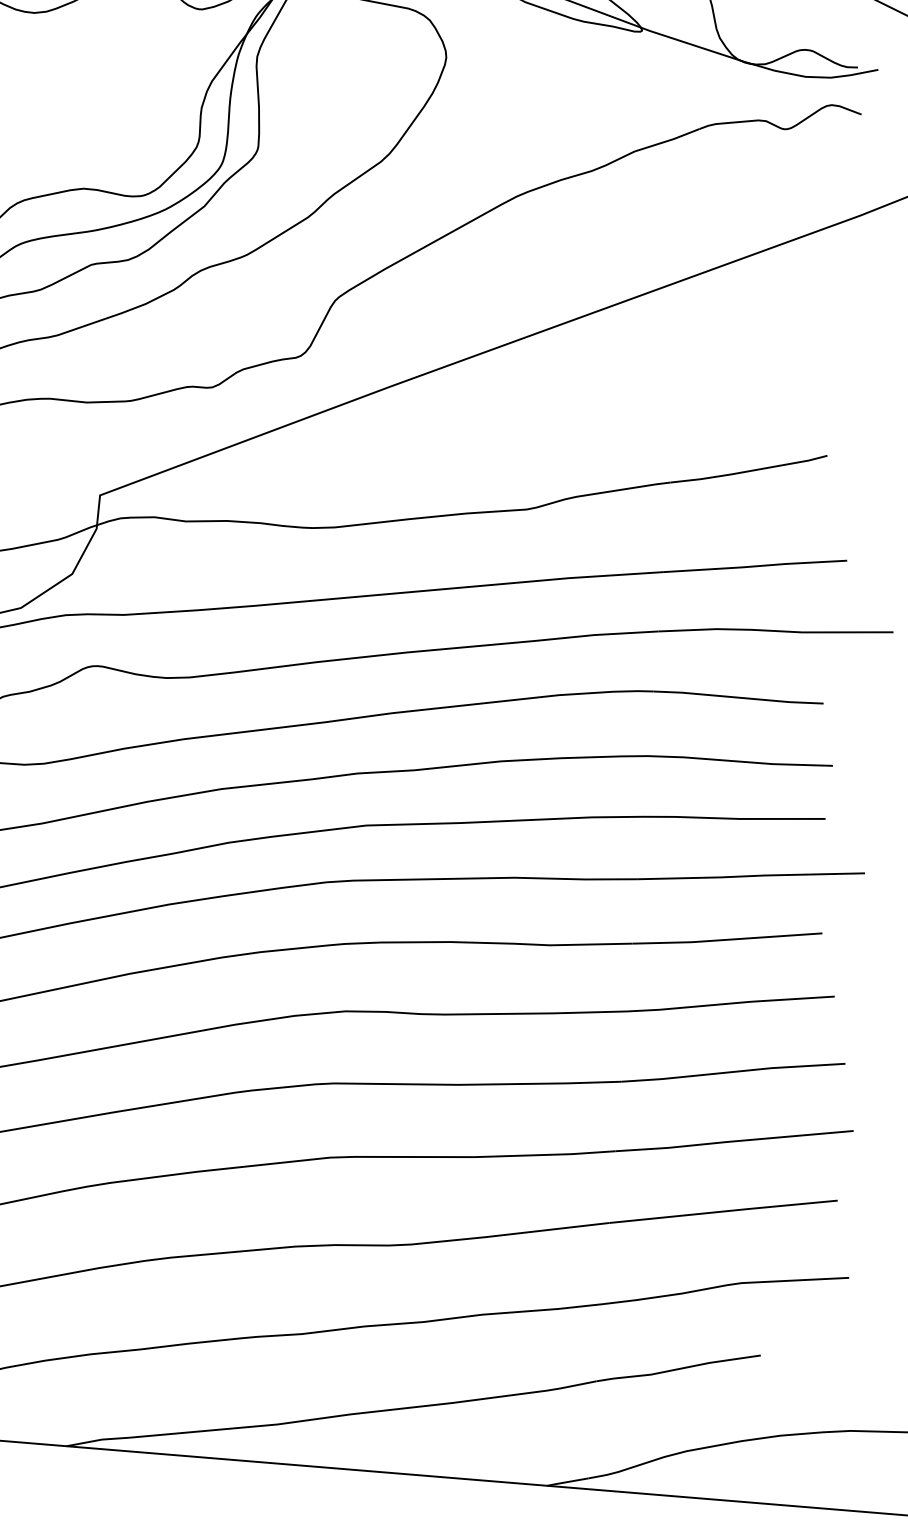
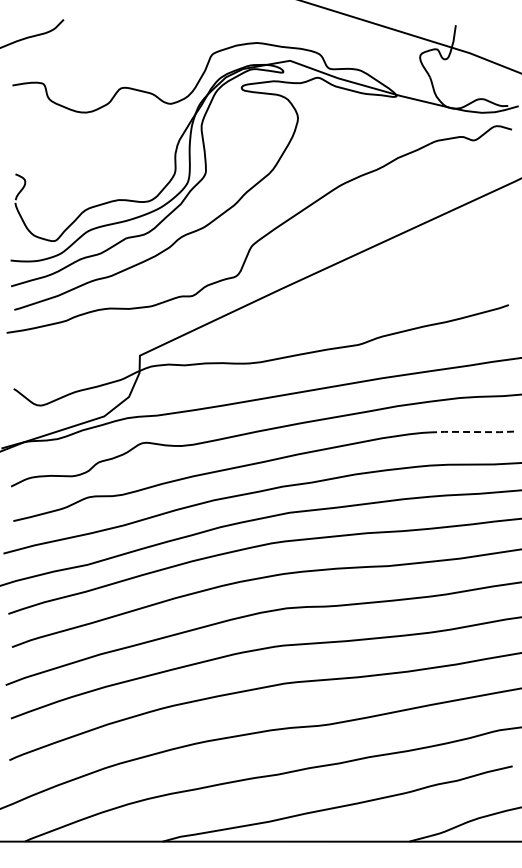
line: (739, 698) -> (474, 432), solid -> dashed

